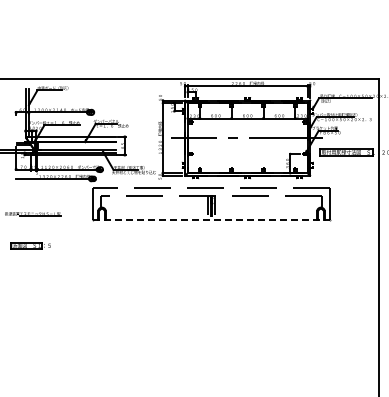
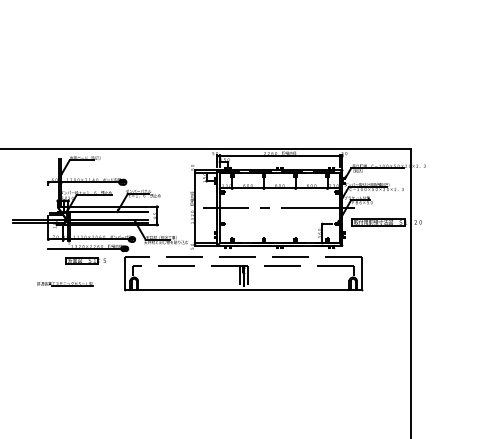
line: (211, 219) -> (243, 289), dashed -> solid
part: (30, 245) -> (85, 260), moved

